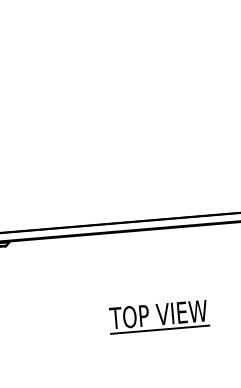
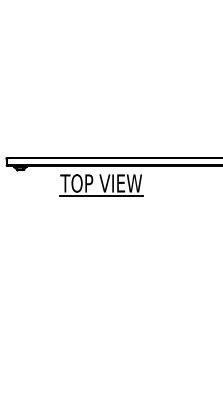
part: (159, 317) -> (101, 185), moved

